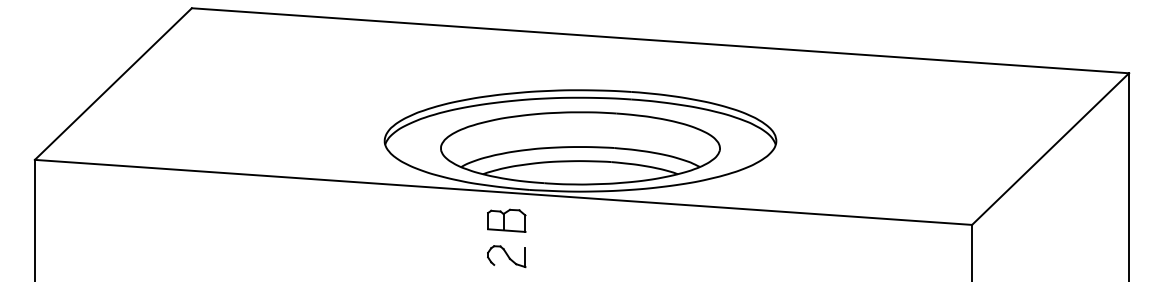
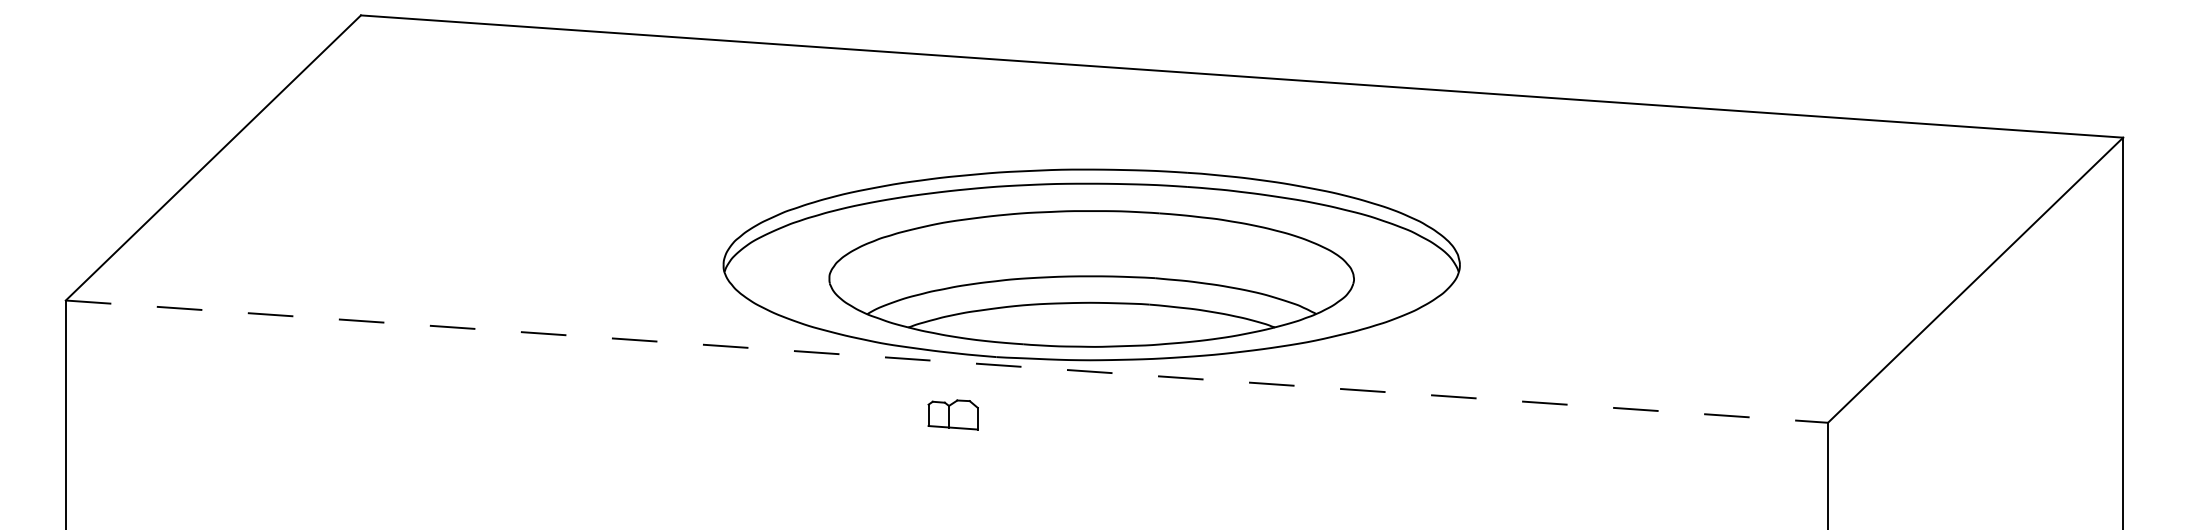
line: (503, 192) -> (946, 361), solid -> dashed
part: (506, 220) -> (952, 414), size x0.7
part: (506, 256) -> (952, 482), removed

